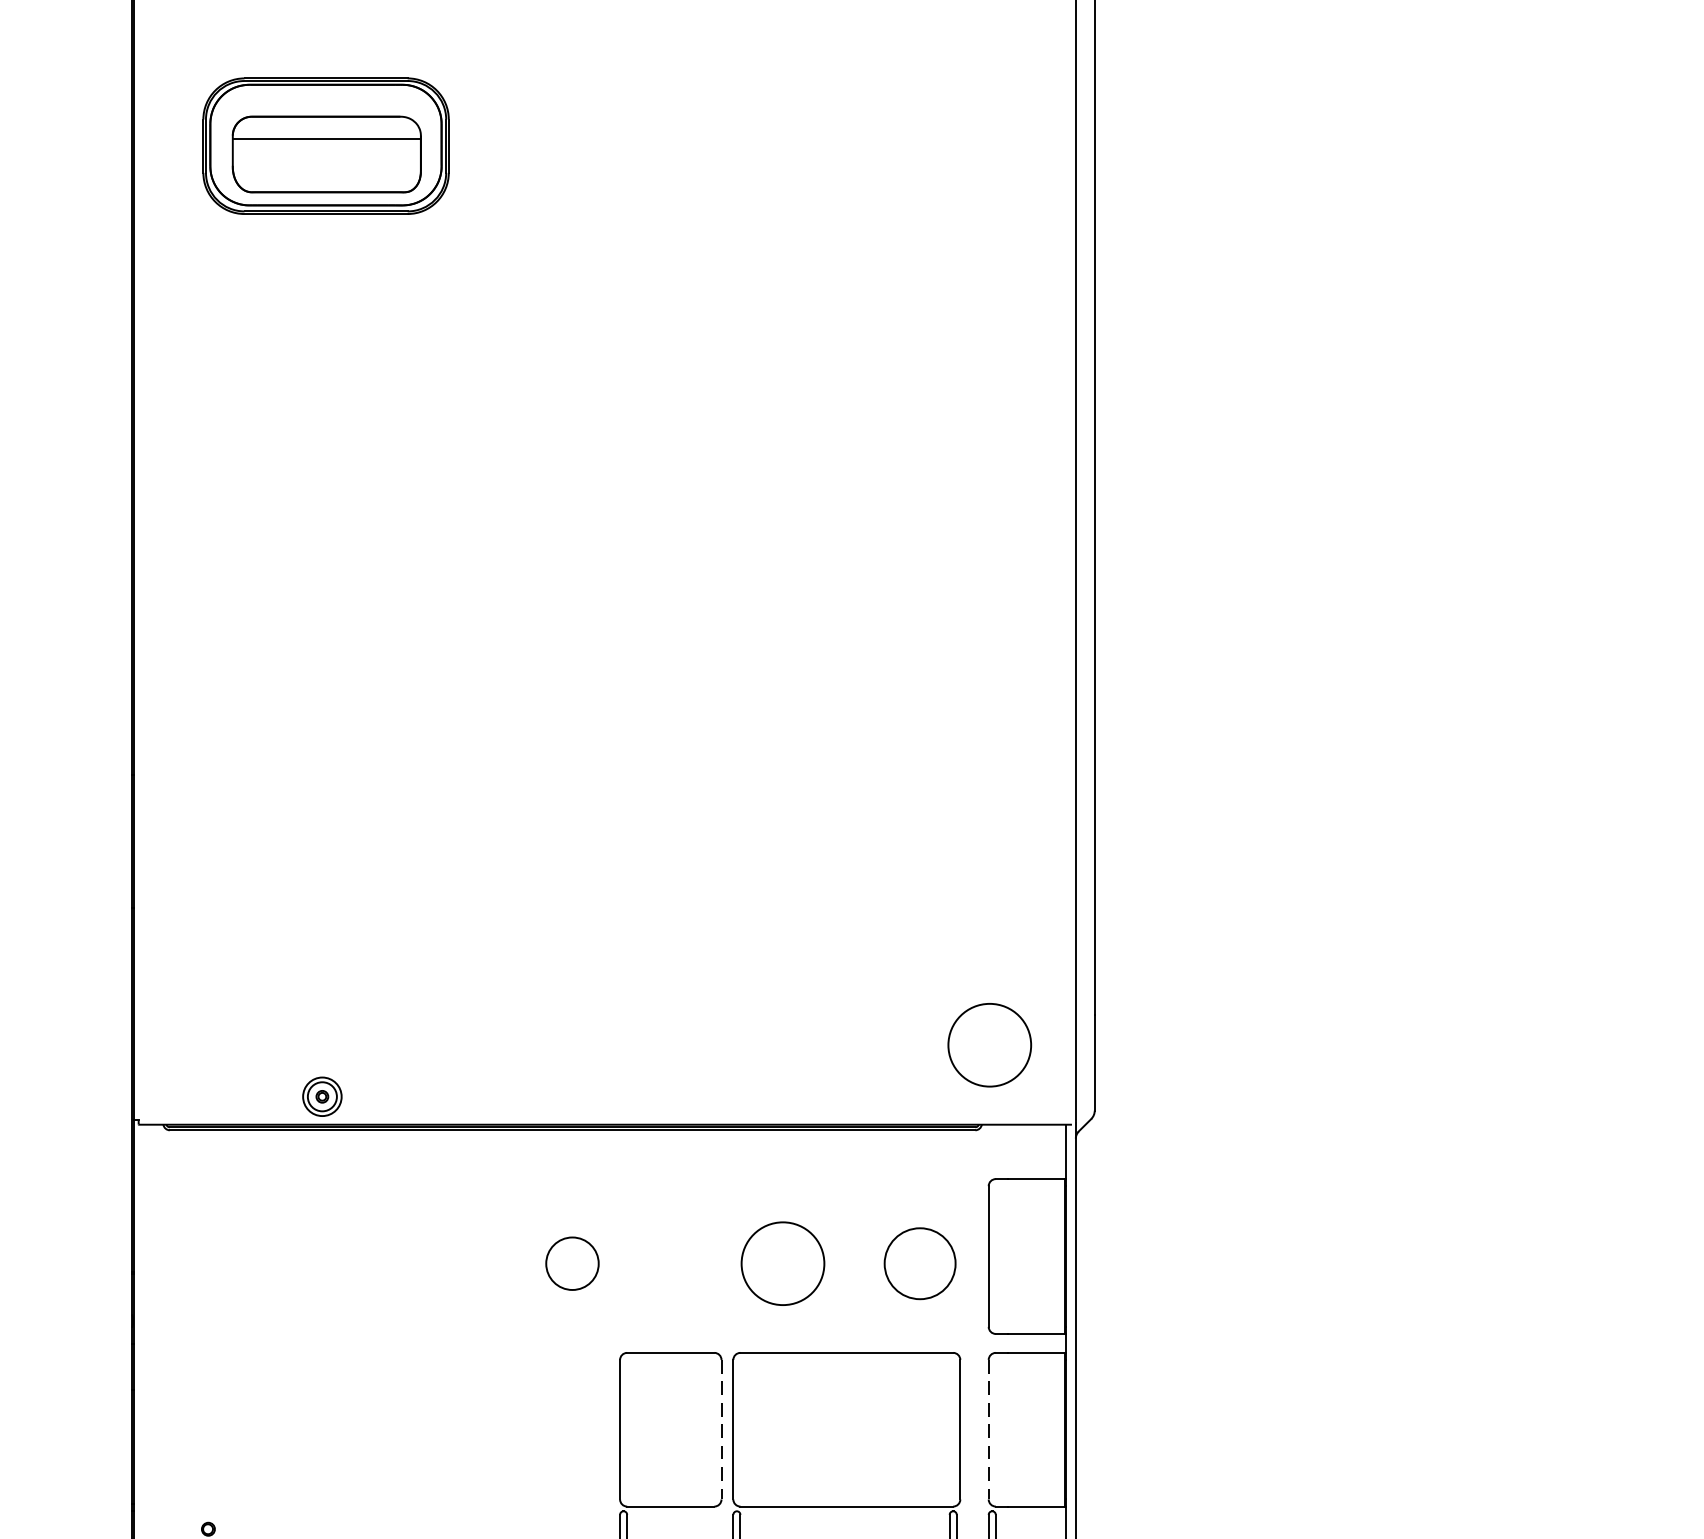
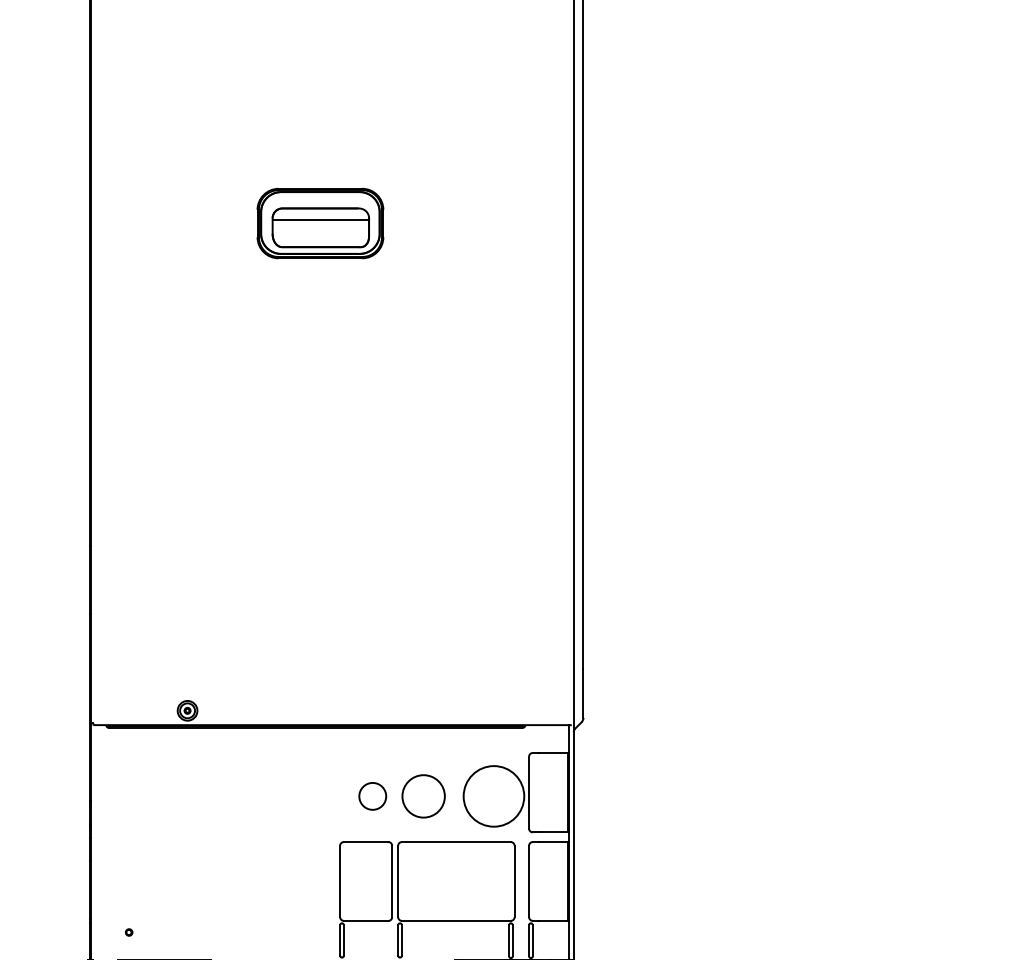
part: (326, 146) -> (320, 223), moved
circle: (989, 1045) -> (529, 684), removed
circle: (571, 1263) -> (372, 796), moved
circle: (919, 1263) -> (493, 796), size x1.67
line: (722, 1429) -> (392, 881), dashed -> solid
line: (989, 1429) -> (529, 881), dashed -> solid

